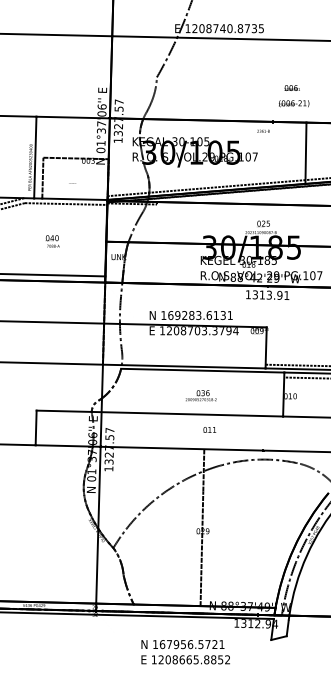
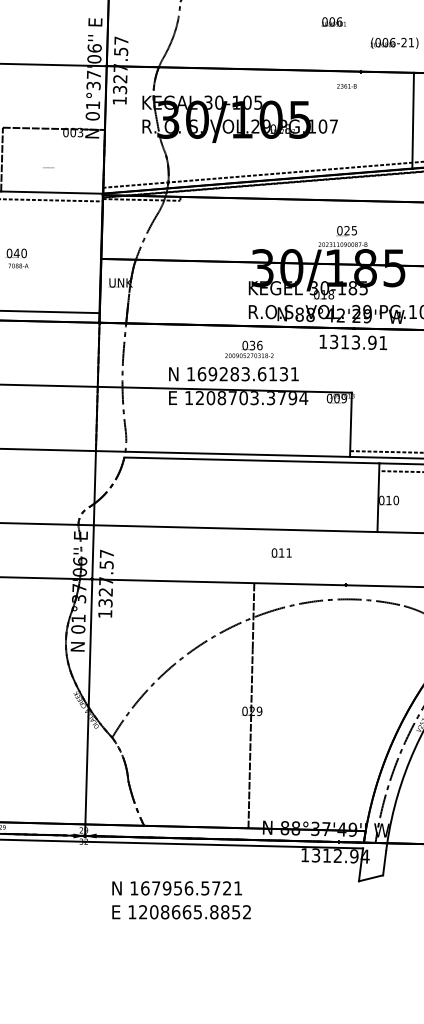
text: (291, 87) -> (332, 21), moved
text: (201, 395) -> (249, 349), moved
text: (209, 429) -> (281, 552), moved
text: (185, 652) -> (181, 900), moved

